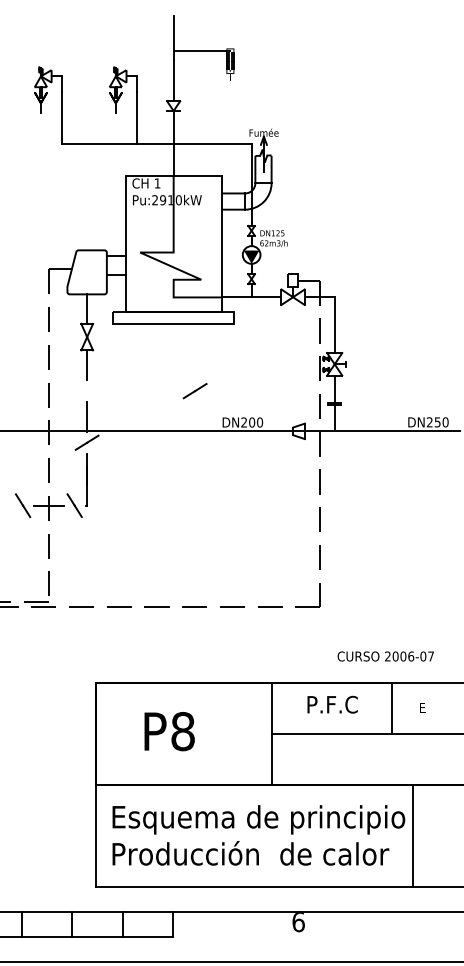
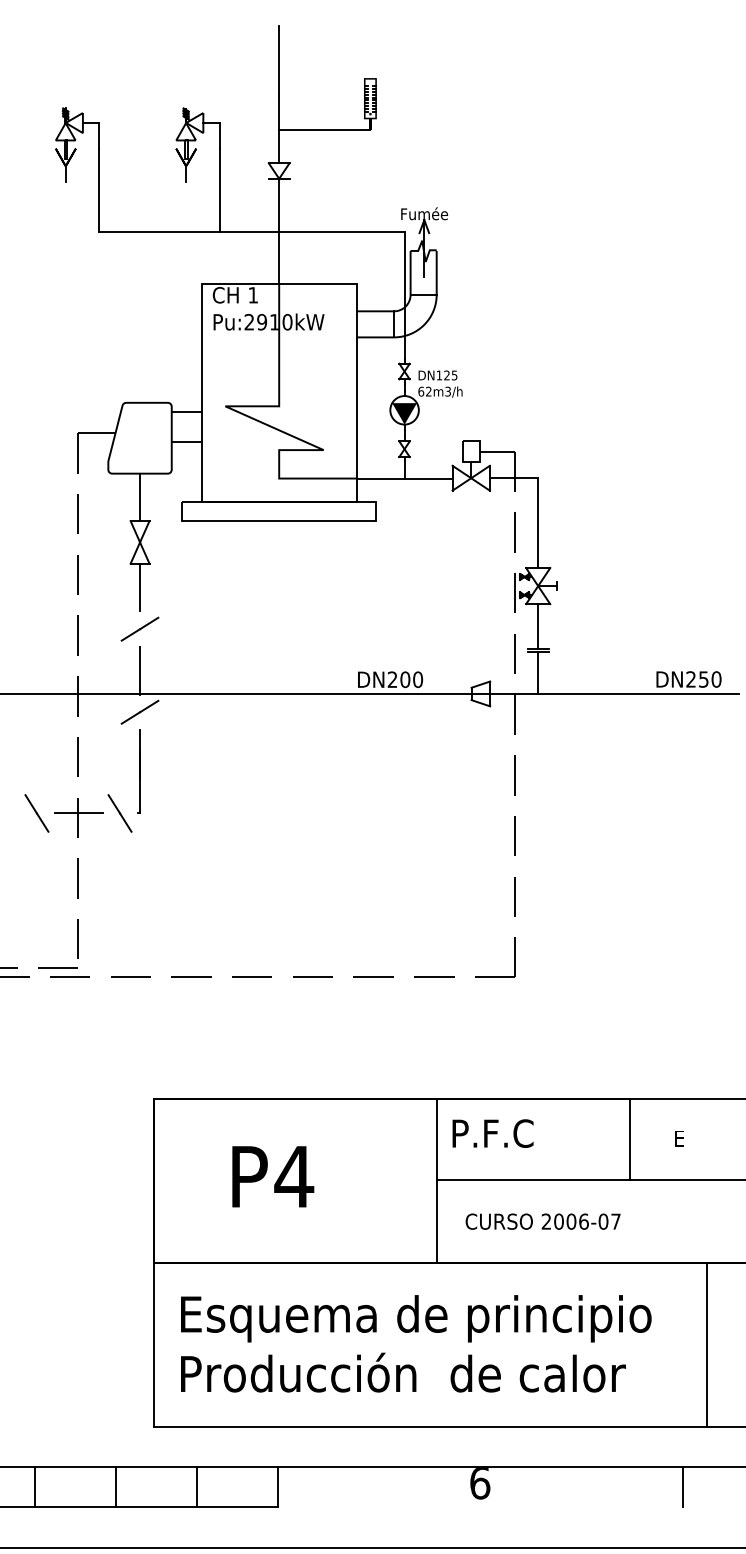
line: (201, 50) -> (323, 129), moved
line: (194, 390) -> (138, 628), moved
text: (385, 656) -> (542, 1221), moved
text: (332, 704) -> (492, 1133), moved
text: (182, 731) -> (293, 1176), P8 -> P4
line: (412, 835) -> (706, 1343), moved
line: (424, 924) -> (682, 1487), added

